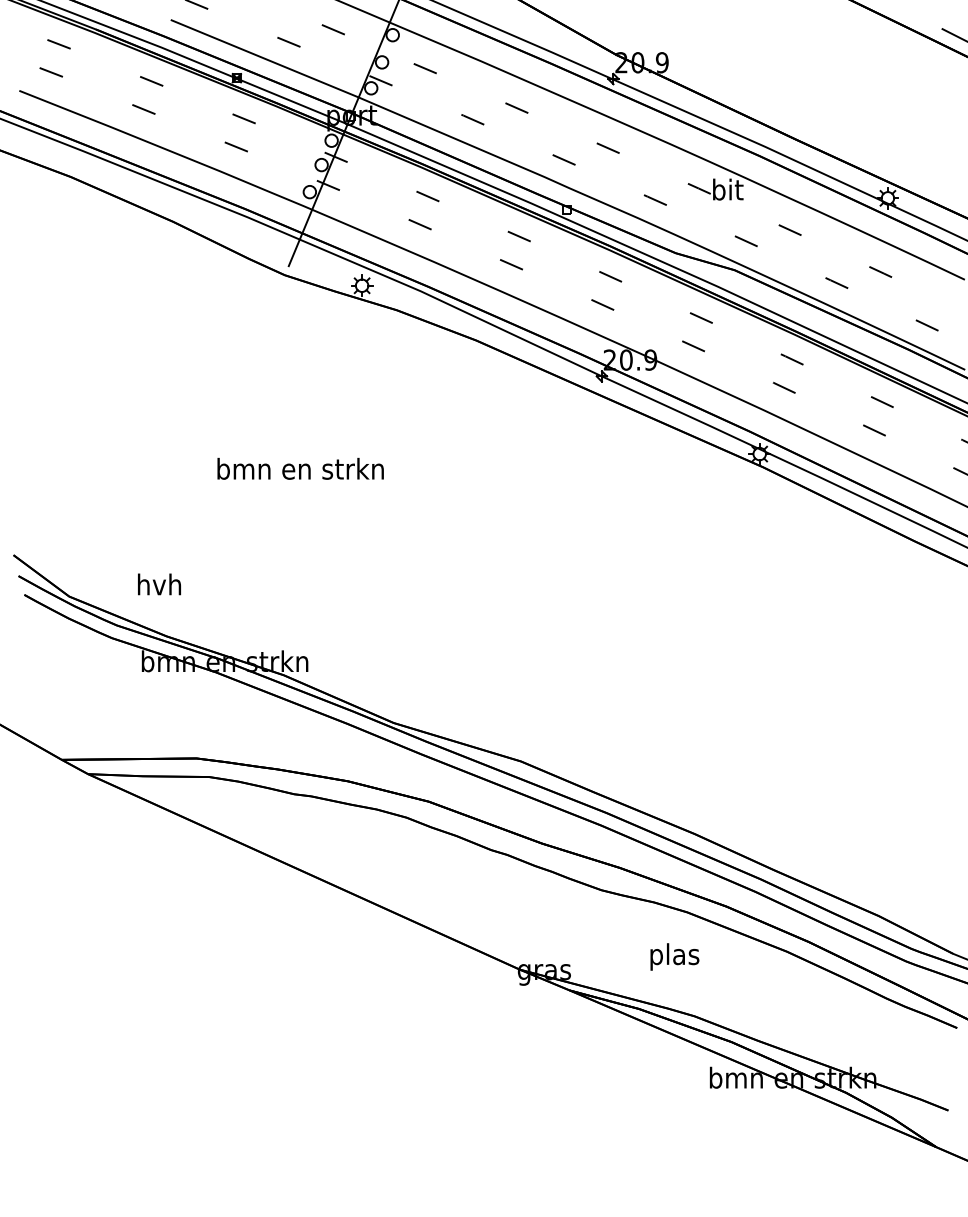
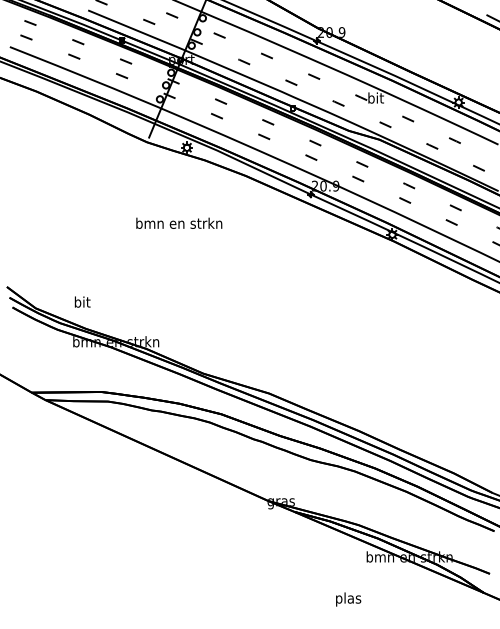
text: (301, 467) -> (179, 222), moved
text: (159, 583) -> (82, 301), hvh -> bit
text: (674, 956) -> (348, 599), moved

